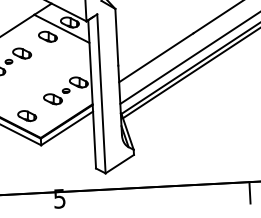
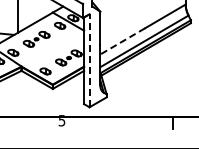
line: (156, 57) -> (122, 41), solid -> dashed
line: (101, 93) -> (89, 60), solid -> dashed

